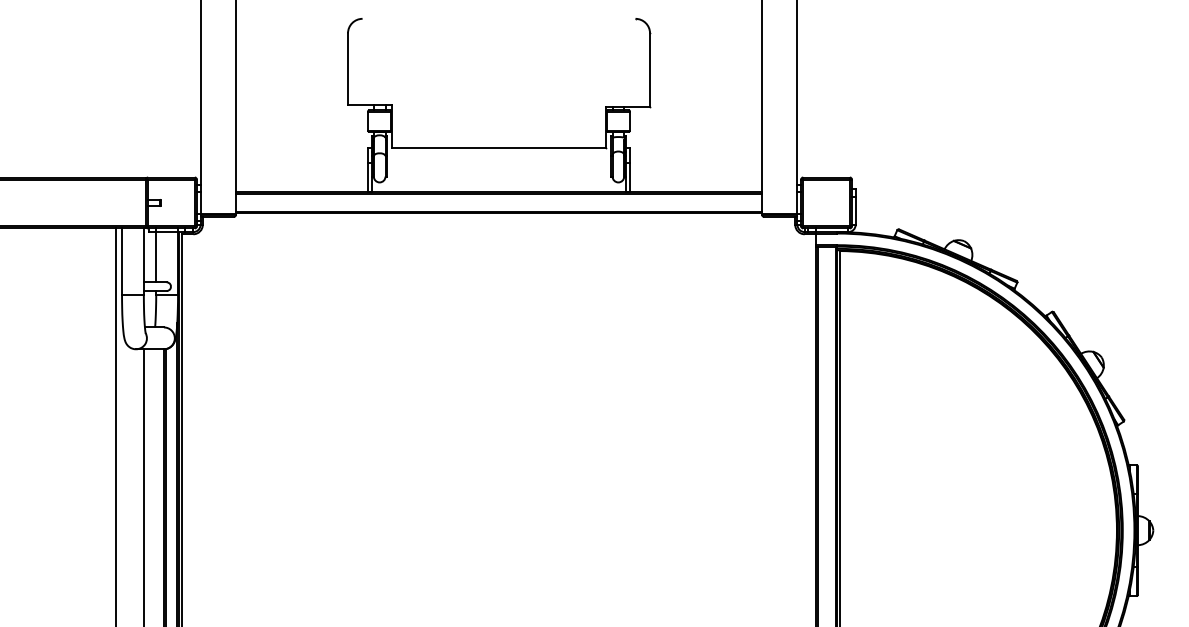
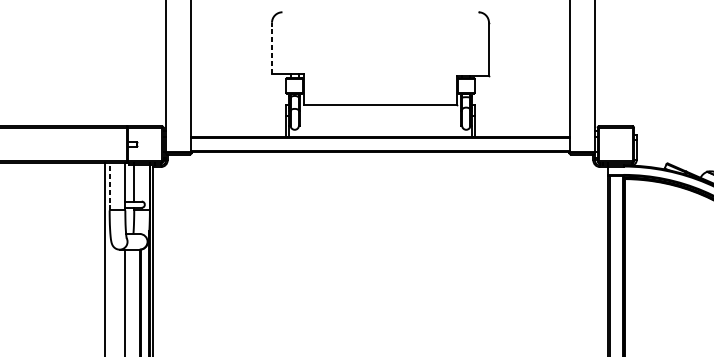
line: (348, 69) -> (272, 48), solid -> dashed
line: (122, 261) -> (110, 186), solid -> dashed

